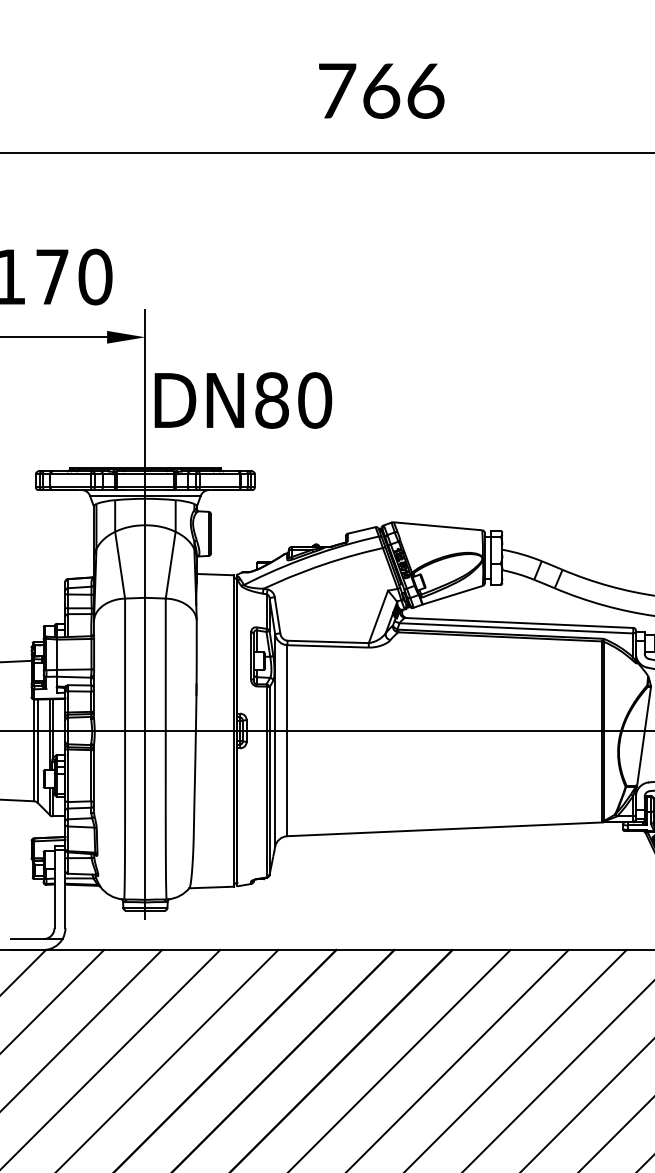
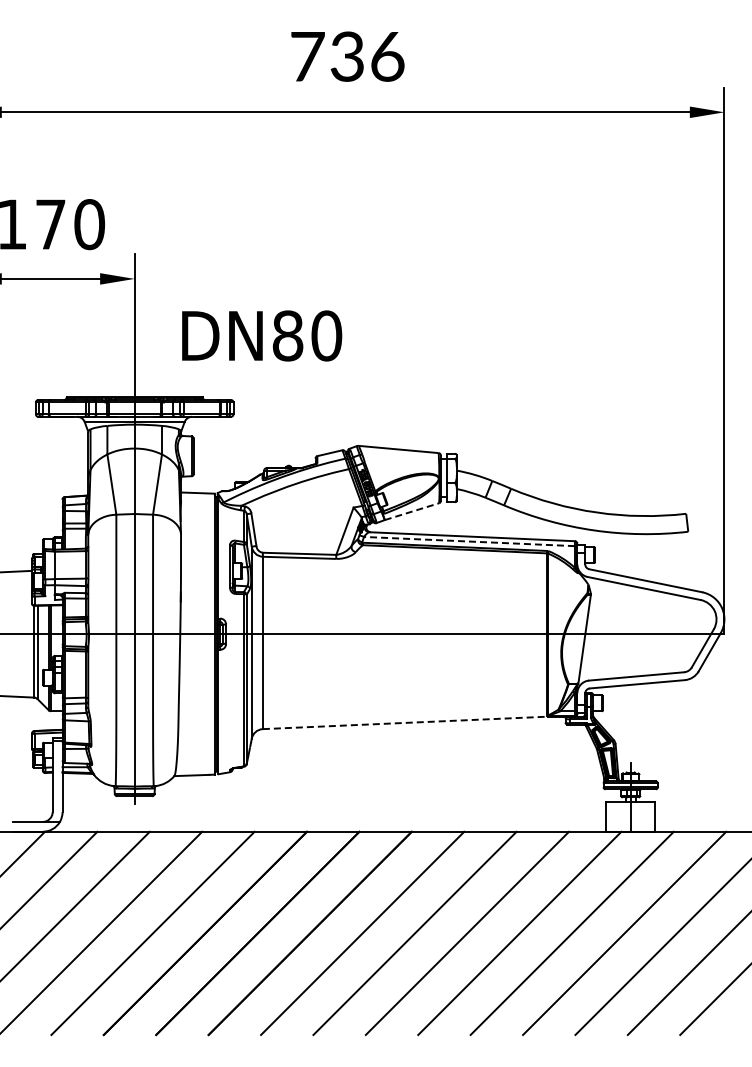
text: (381, 90) -> (347, 56), 766 -> 736
text: (243, 399) -> (262, 335), moved
line: (453, 595) -> (412, 511), solid -> dashed
line: (516, 628) -> (469, 541), solid -> dashed
line: (445, 828) -> (405, 722), solid -> dashed

